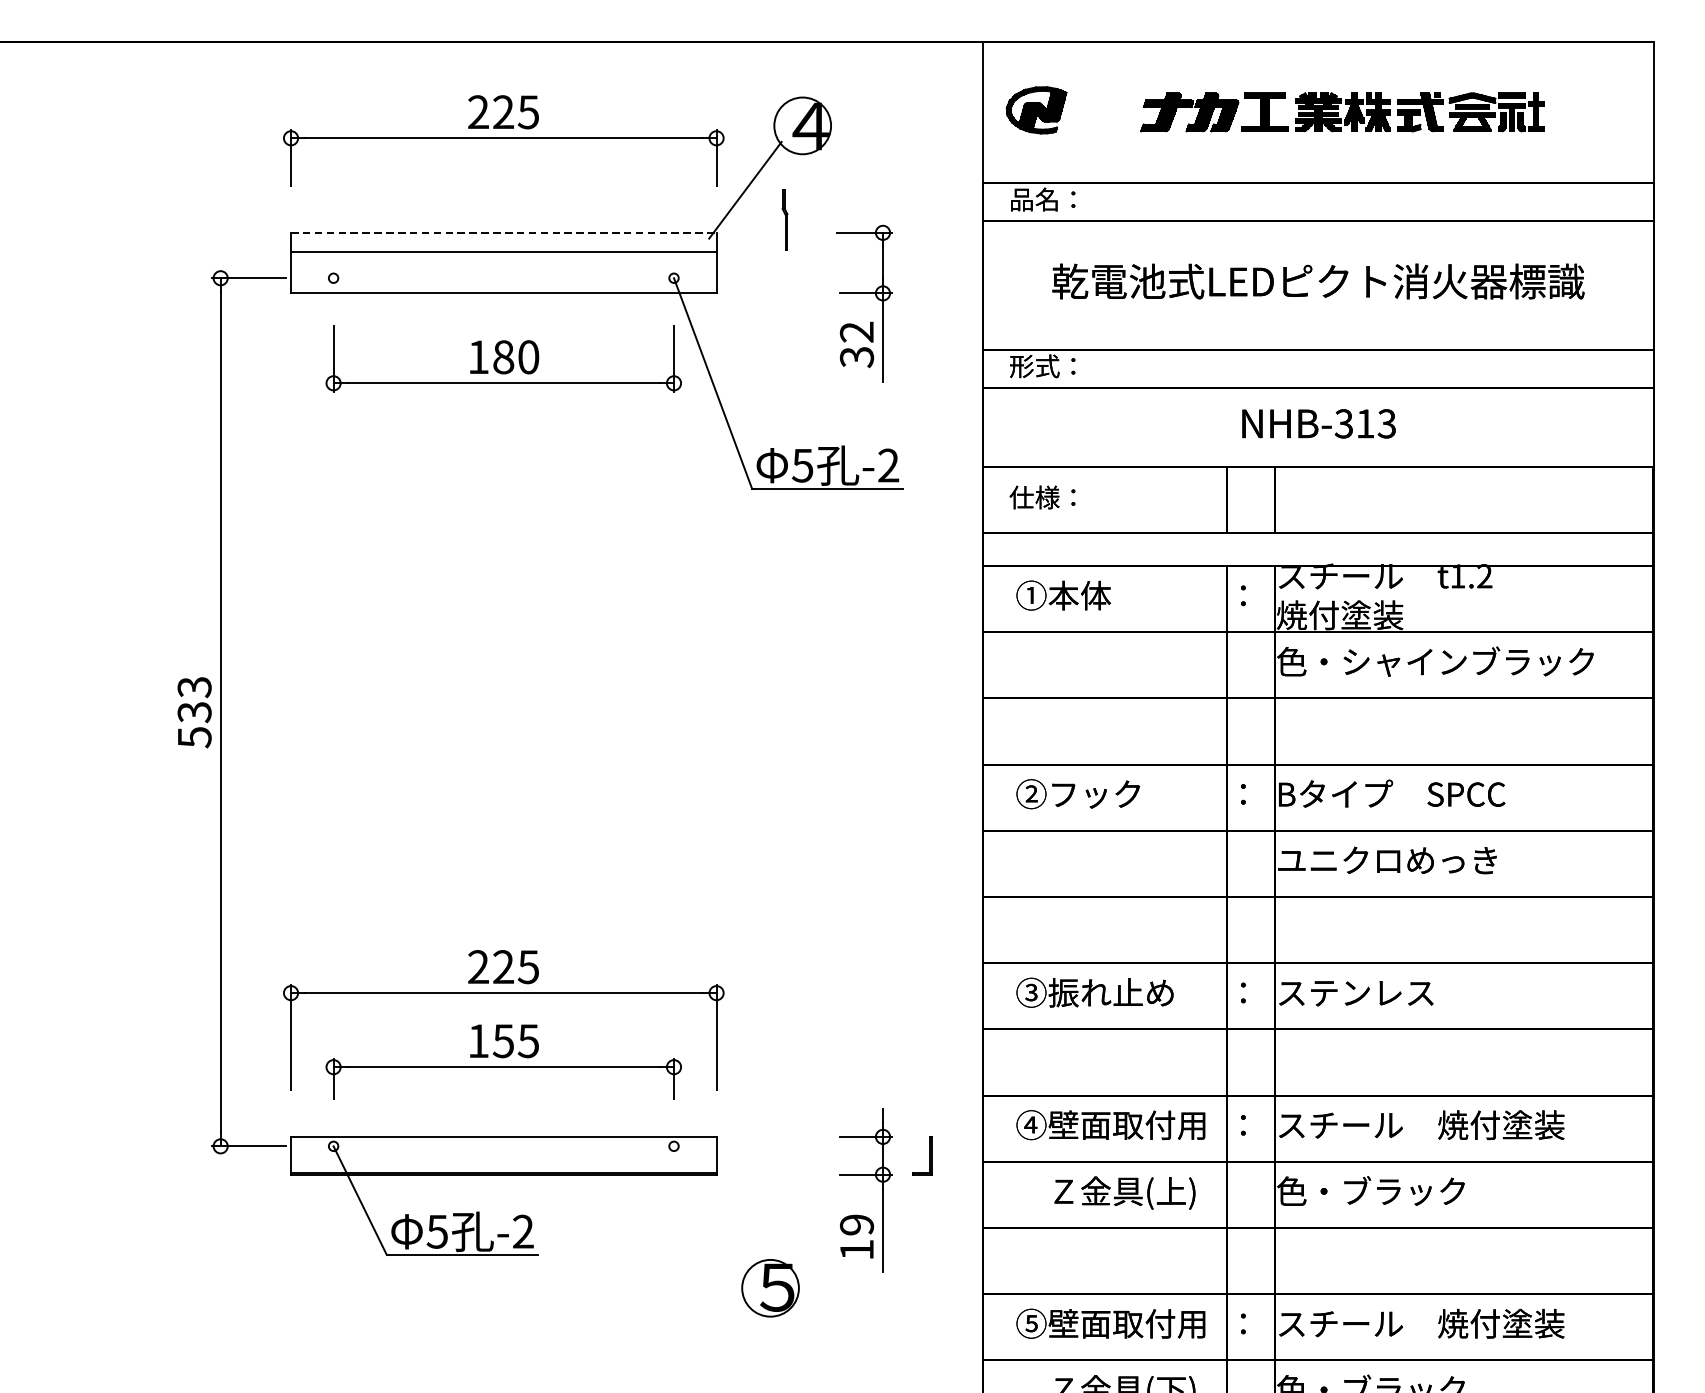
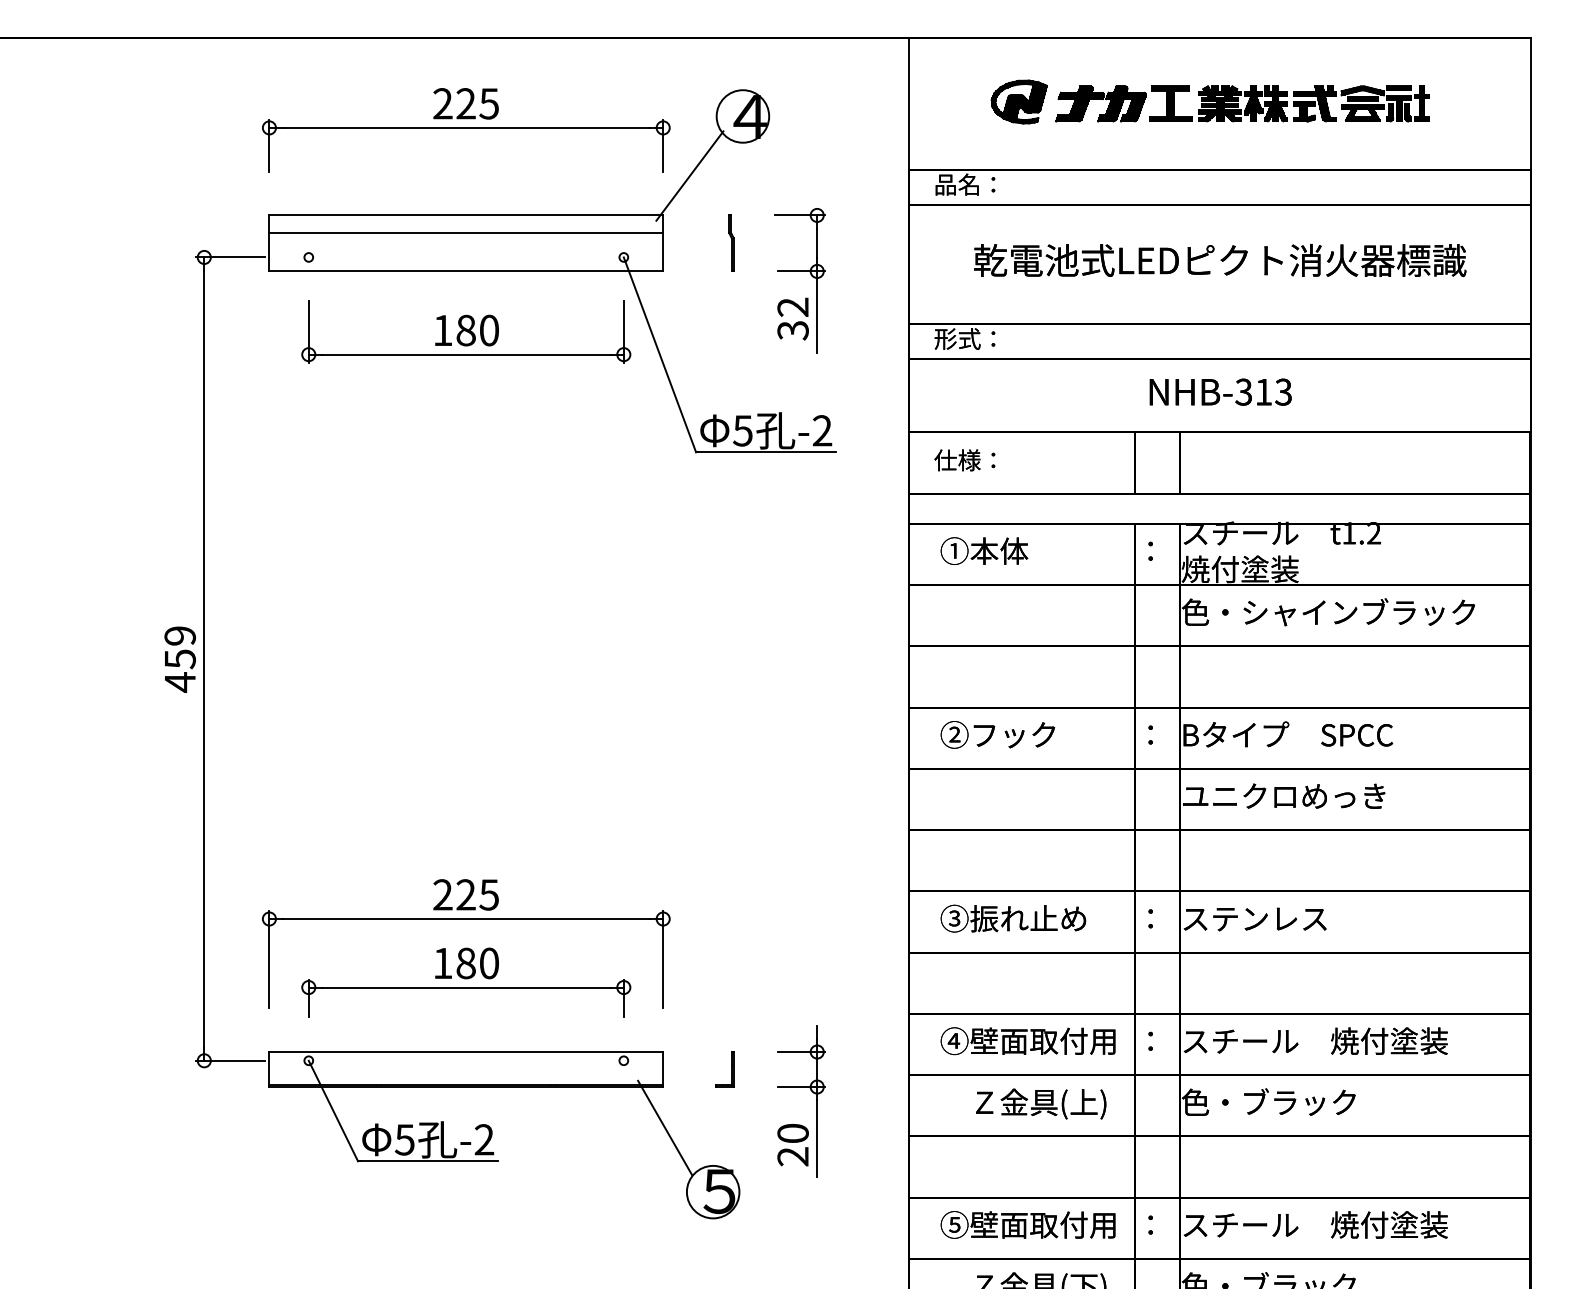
part: (1035, 109) -> (1018, 101), moved
part: (784, 218) -> (731, 242), moved
line: (504, 232) -> (466, 215), dashed -> solid
text: (193, 712) -> (179, 659), 533 -> 459
text: (515, 1041) -> (477, 963), 155 -> 180
part: (929, 1155) -> (731, 1069), moved
line: (719, 1218) -> (665, 1127), added
text: (856, 1237) -> (792, 1145), 19 -> 20

